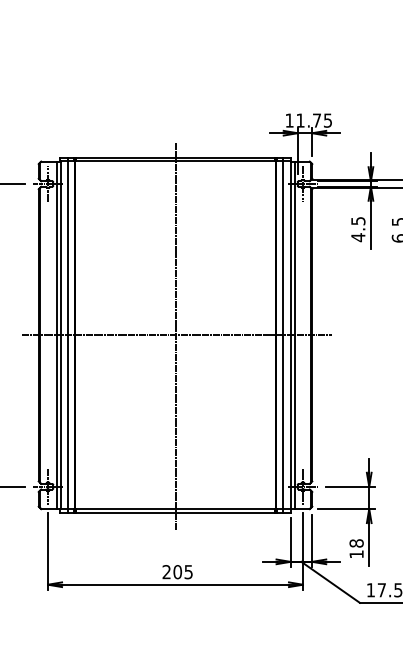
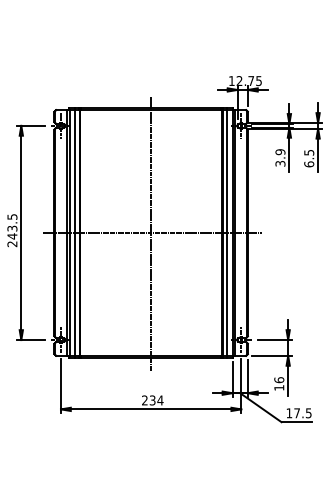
text: (300, 119) -> (239, 80), 11.75 -> 12.75
text: (358, 228) -> (280, 157), 4.5 -> 3.9
text: (356, 543) -> (279, 380), 18 -> 16
text: (183, 572) -> (156, 400), 205 -> 234

